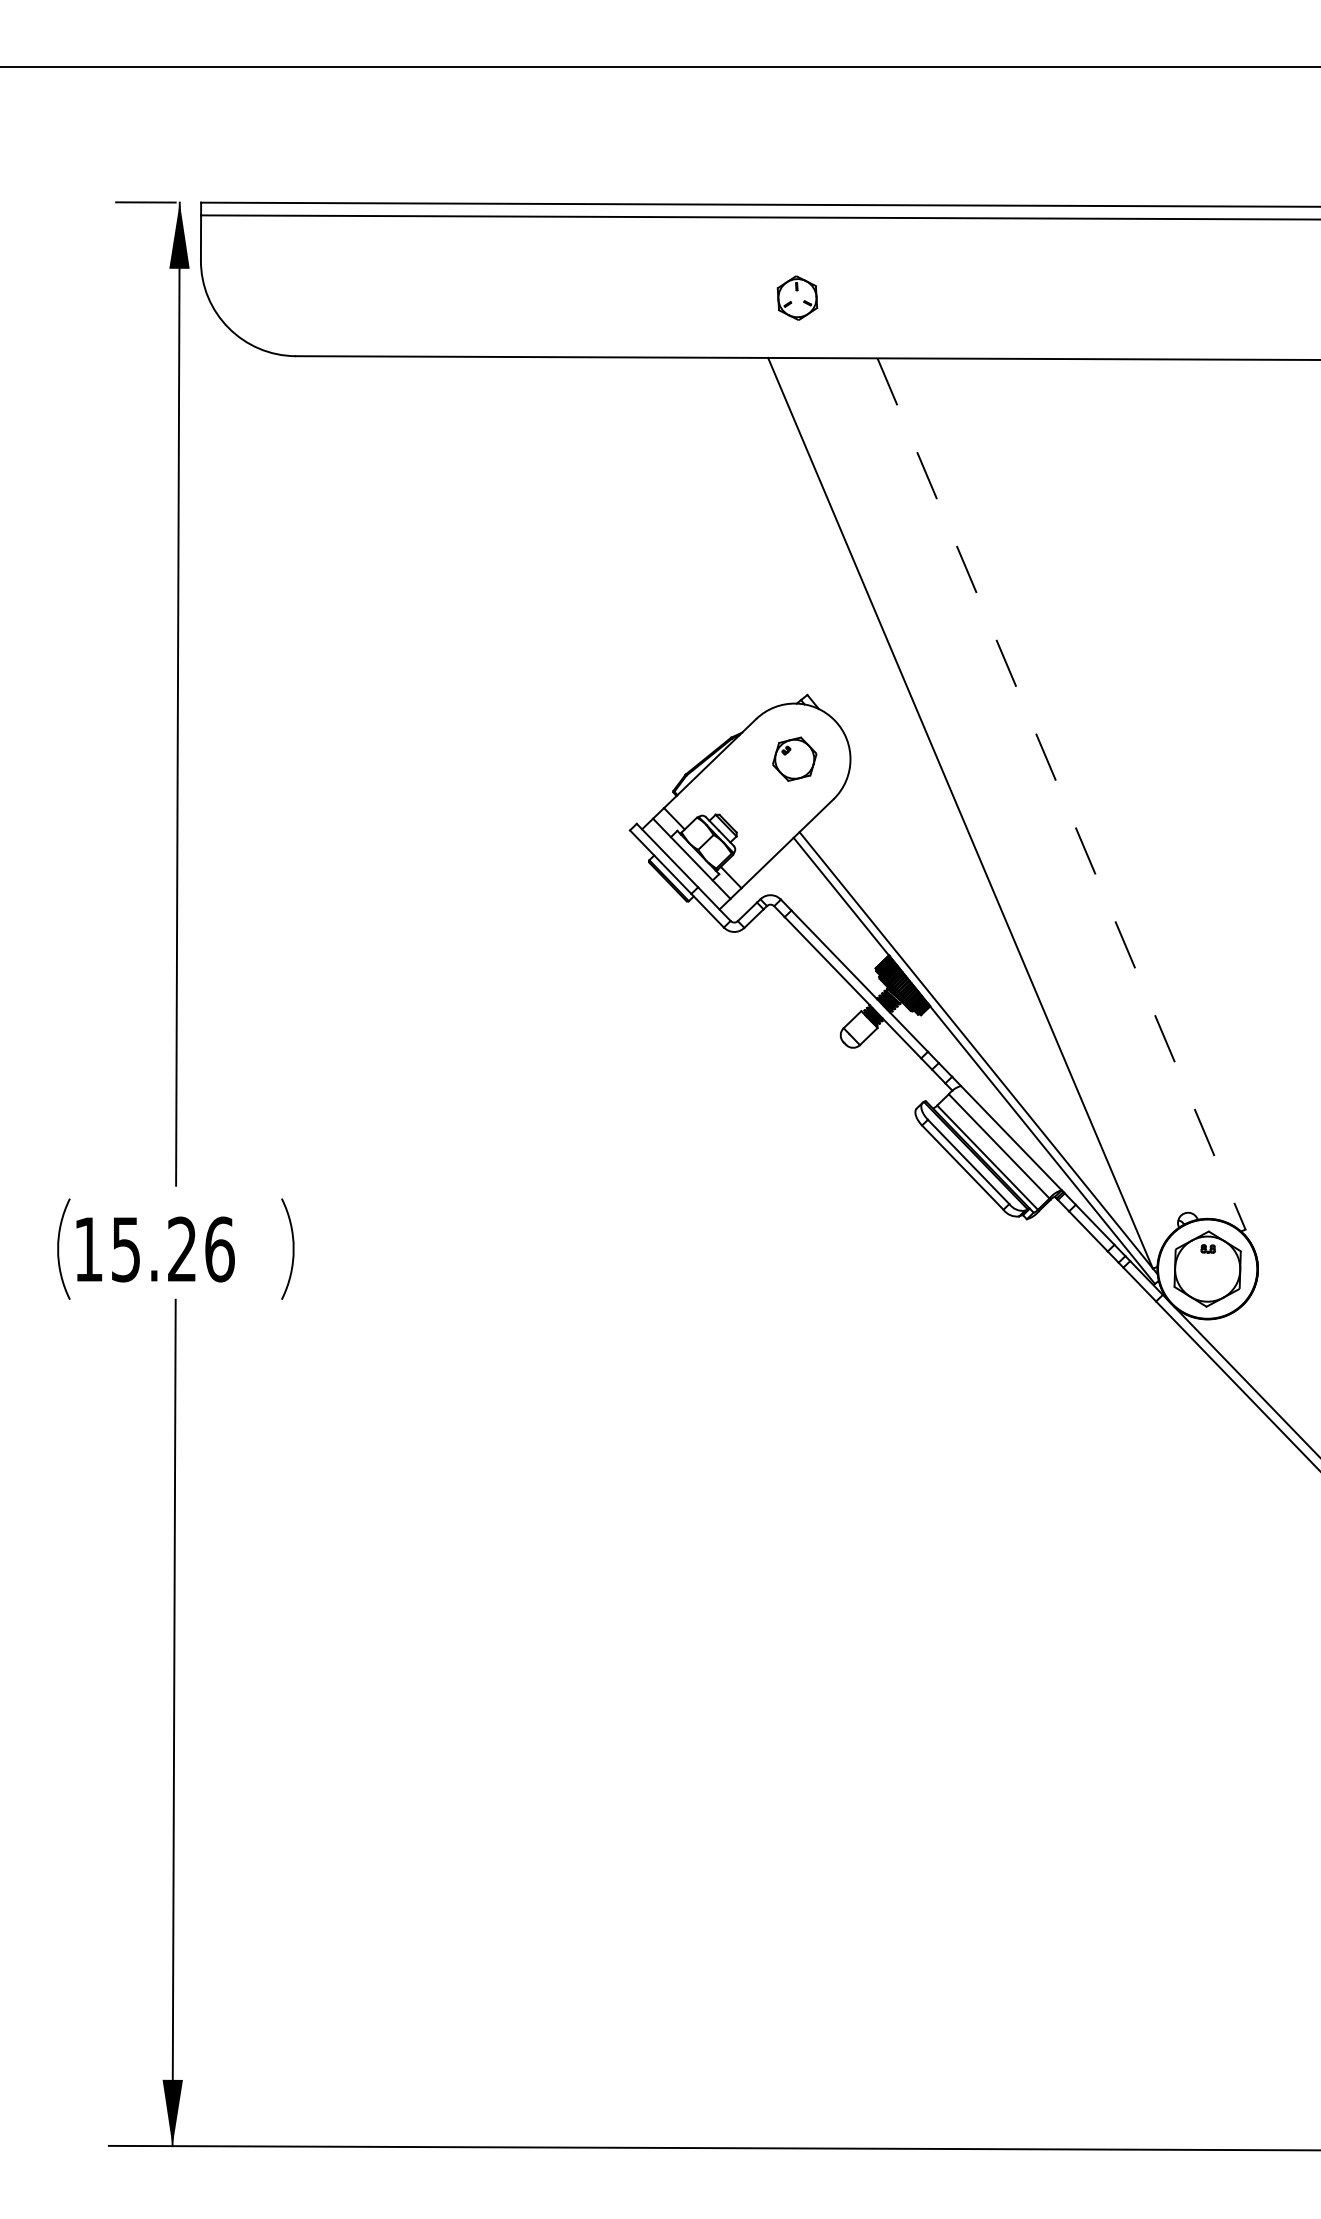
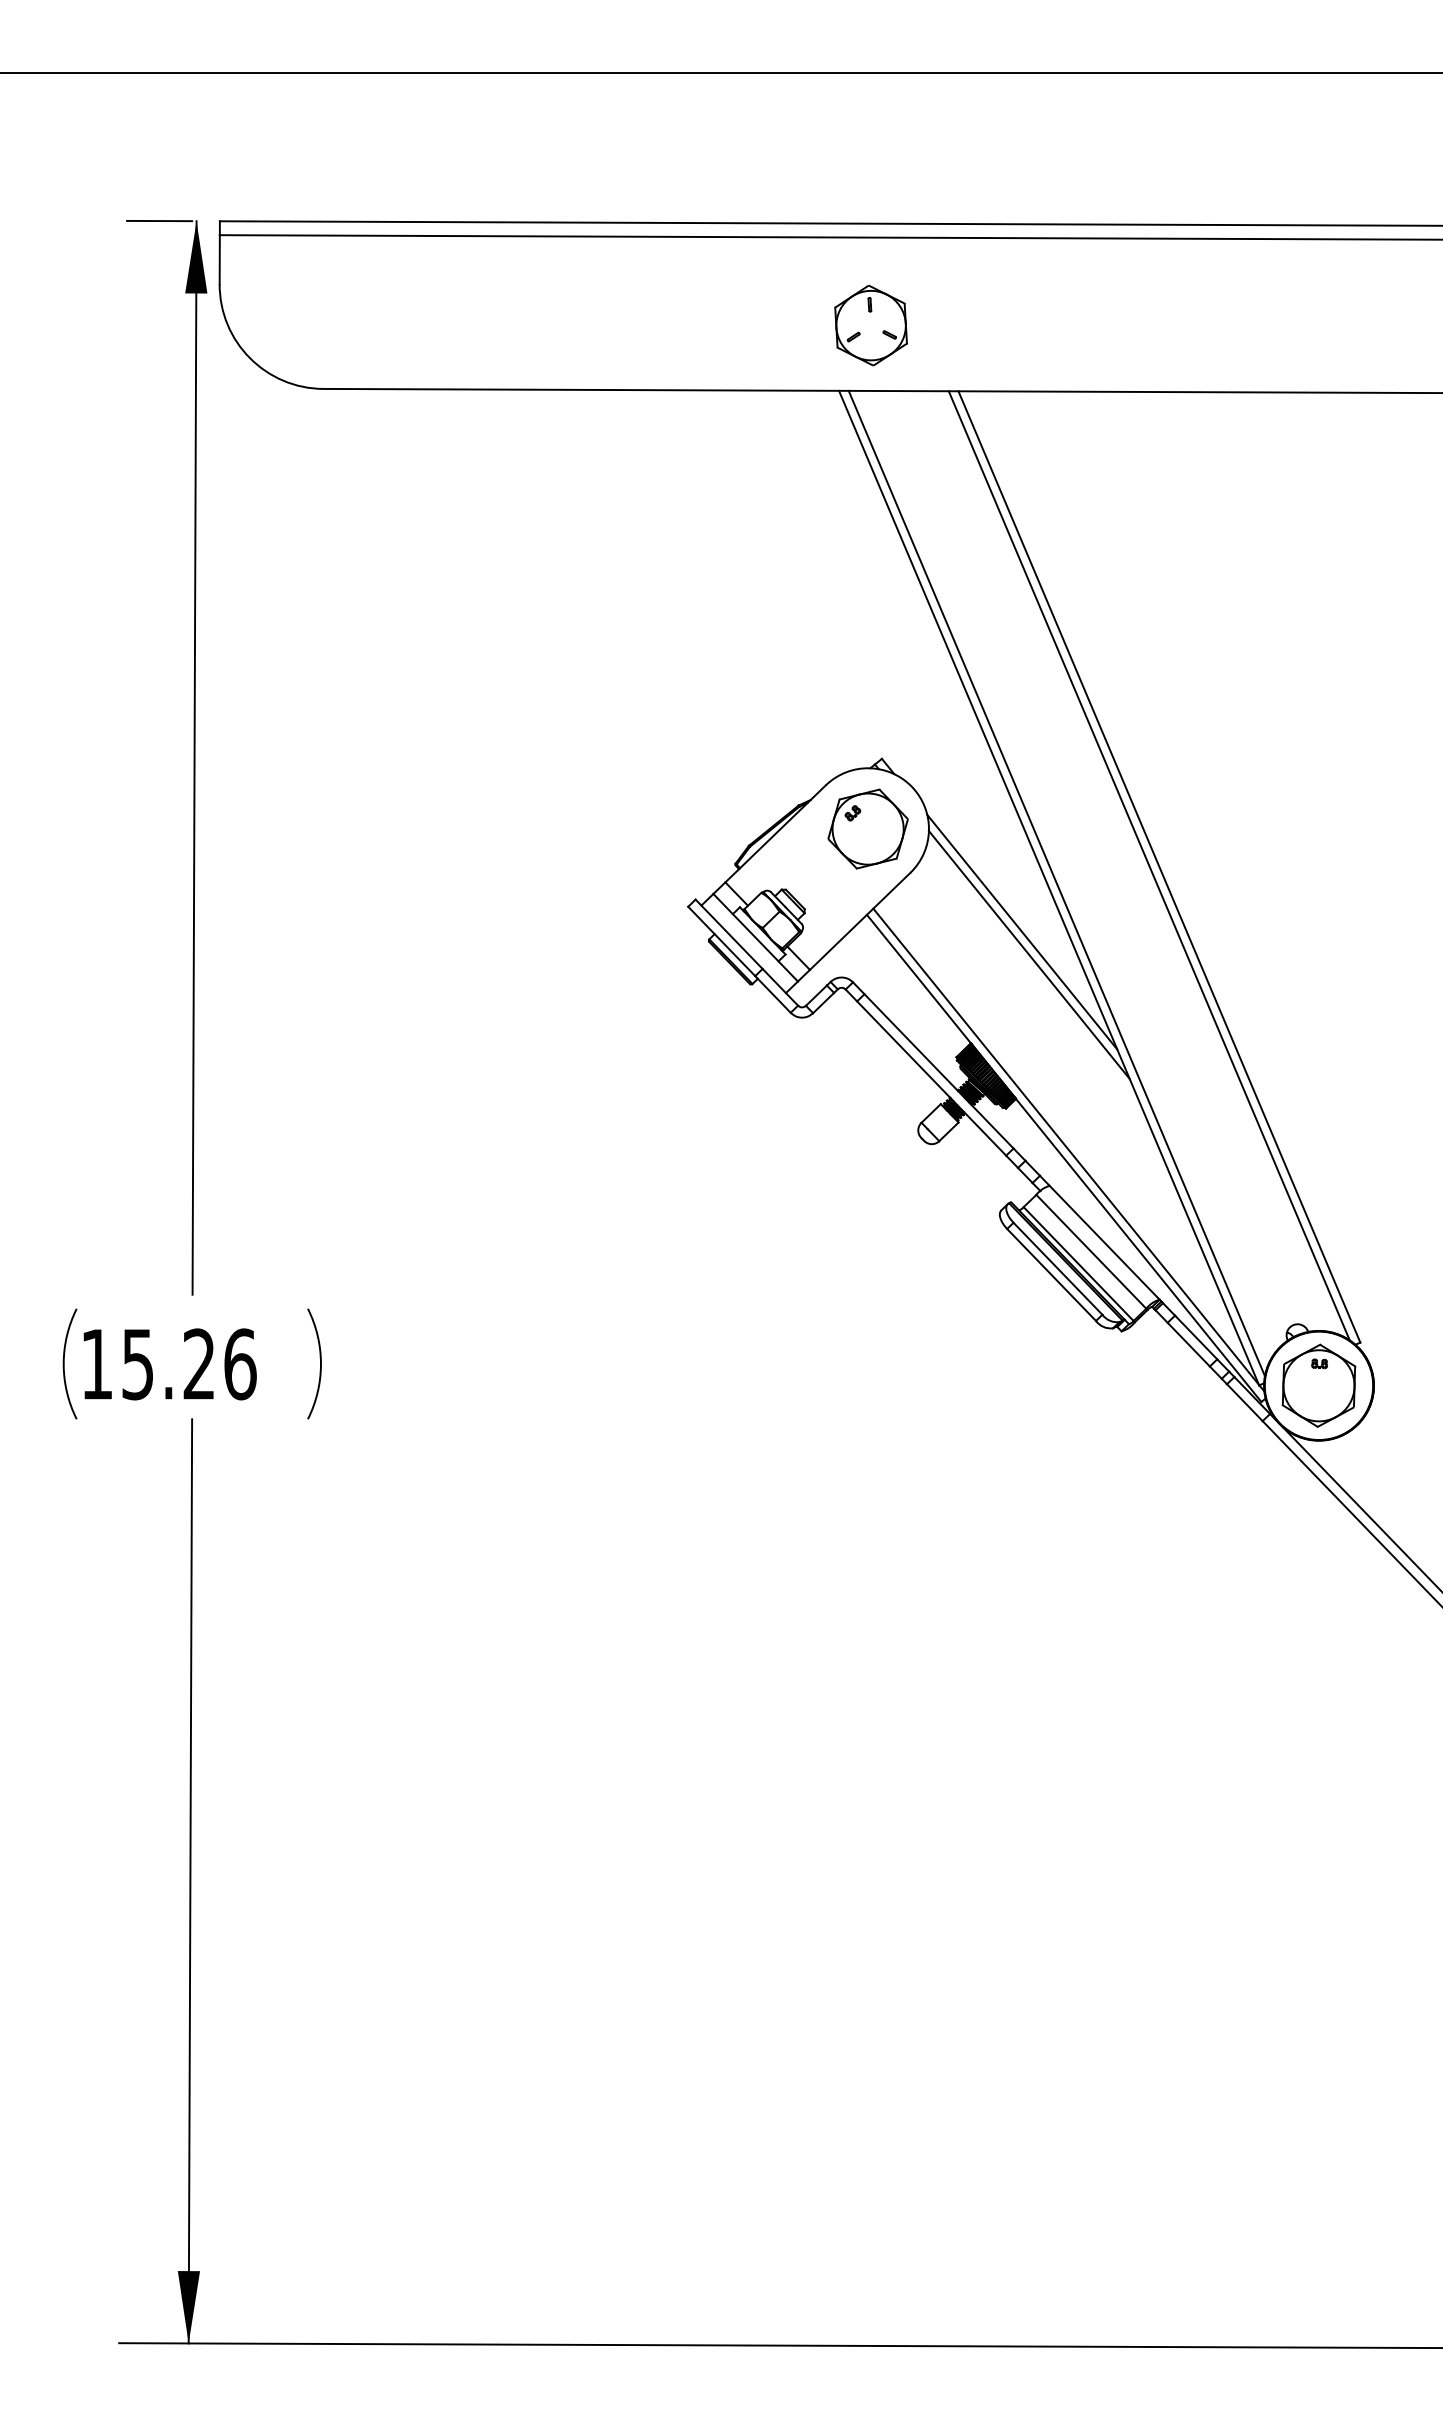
part: (796, 298) -> (870, 325), size x1.67
part: (794, 758) -> (867, 828), size x1.67
line: (1051, 792) -> (1148, 865), added
line: (1061, 794) -> (1159, 867), dashed -> solid
line: (967, 809) -> (1056, 883), added
line: (936, 853) -> (1022, 931), added
line: (941, 875) -> (1028, 955), added

